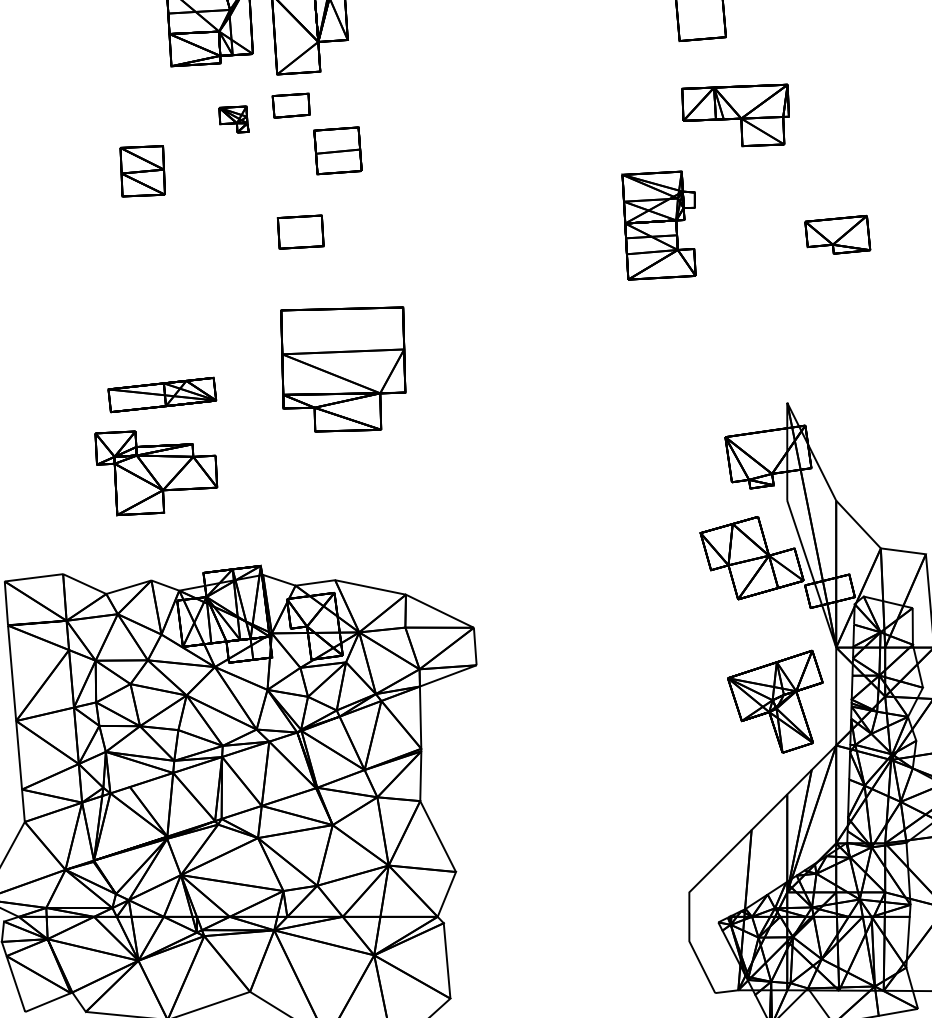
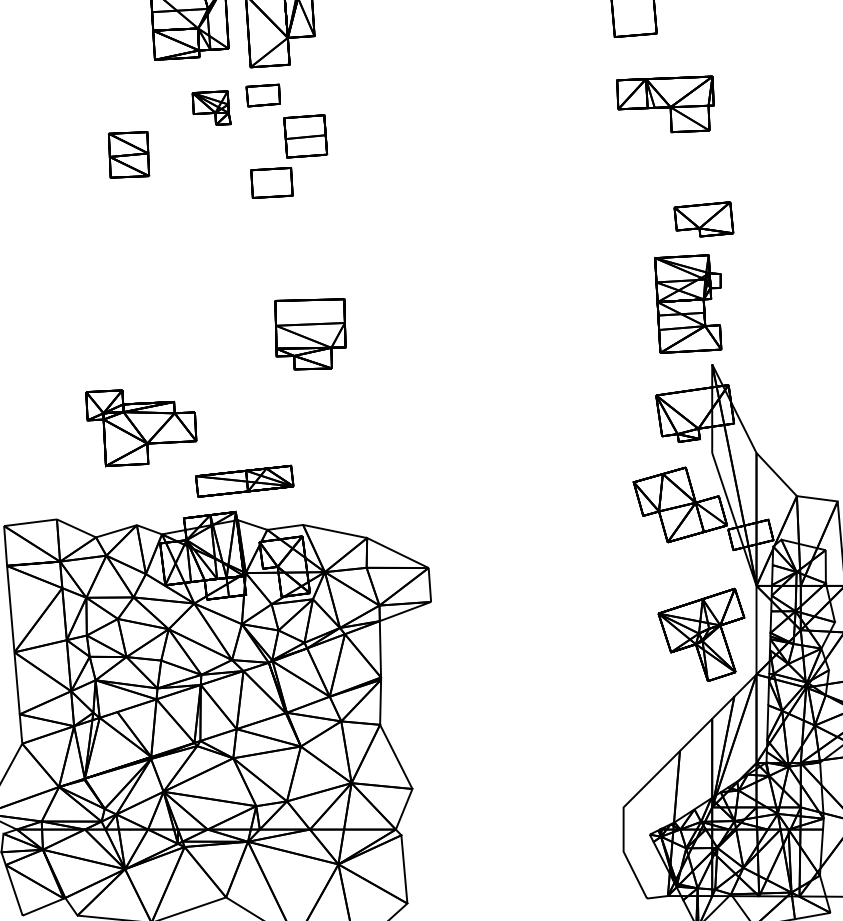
part: (233, 118) -> (211, 107), size x1.43
part: (659, 224) -> (688, 303), moved
part: (300, 231) -> (271, 182), moved
part: (837, 234) -> (703, 219), moved
part: (343, 369) -> (310, 334), size x0.62
part: (162, 394) -> (244, 480), moved

